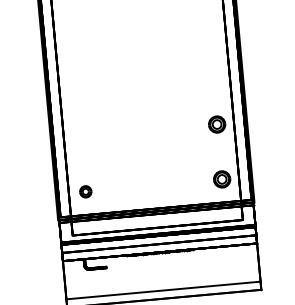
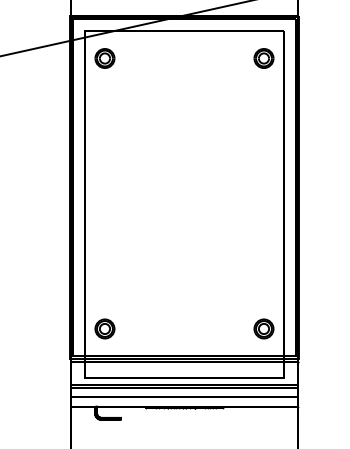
part: (216, 124) -> (263, 264), removed
part: (85, 191) -> (104, 328), size x1.43

